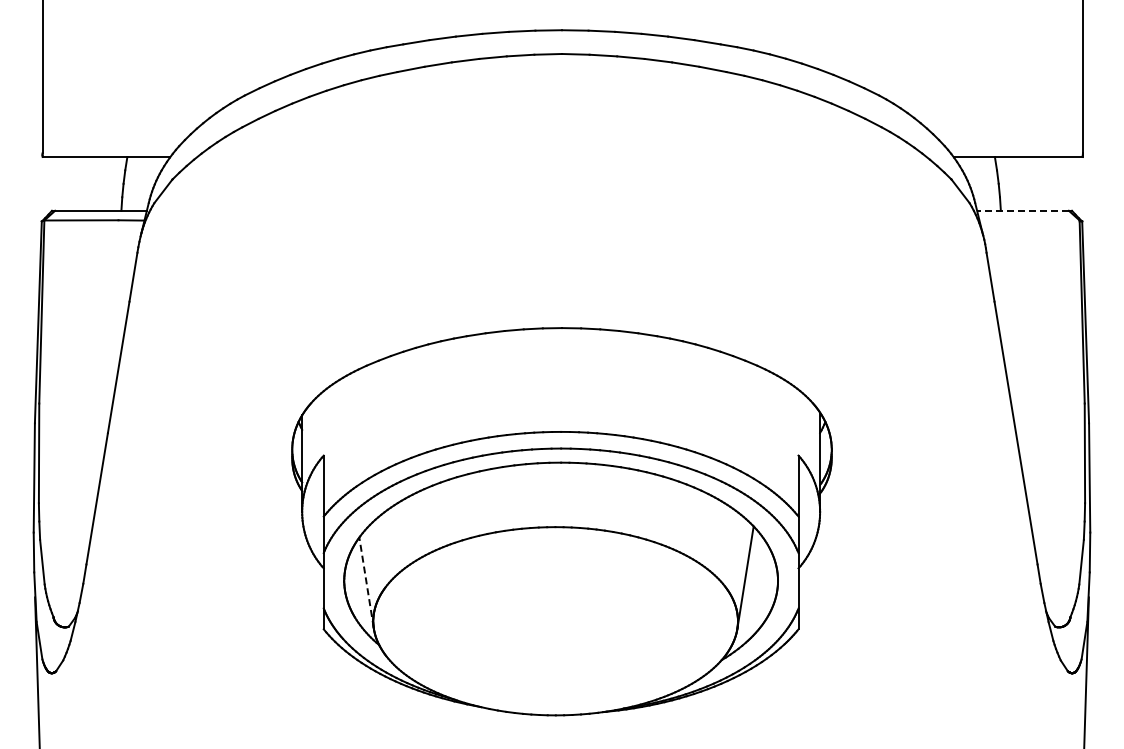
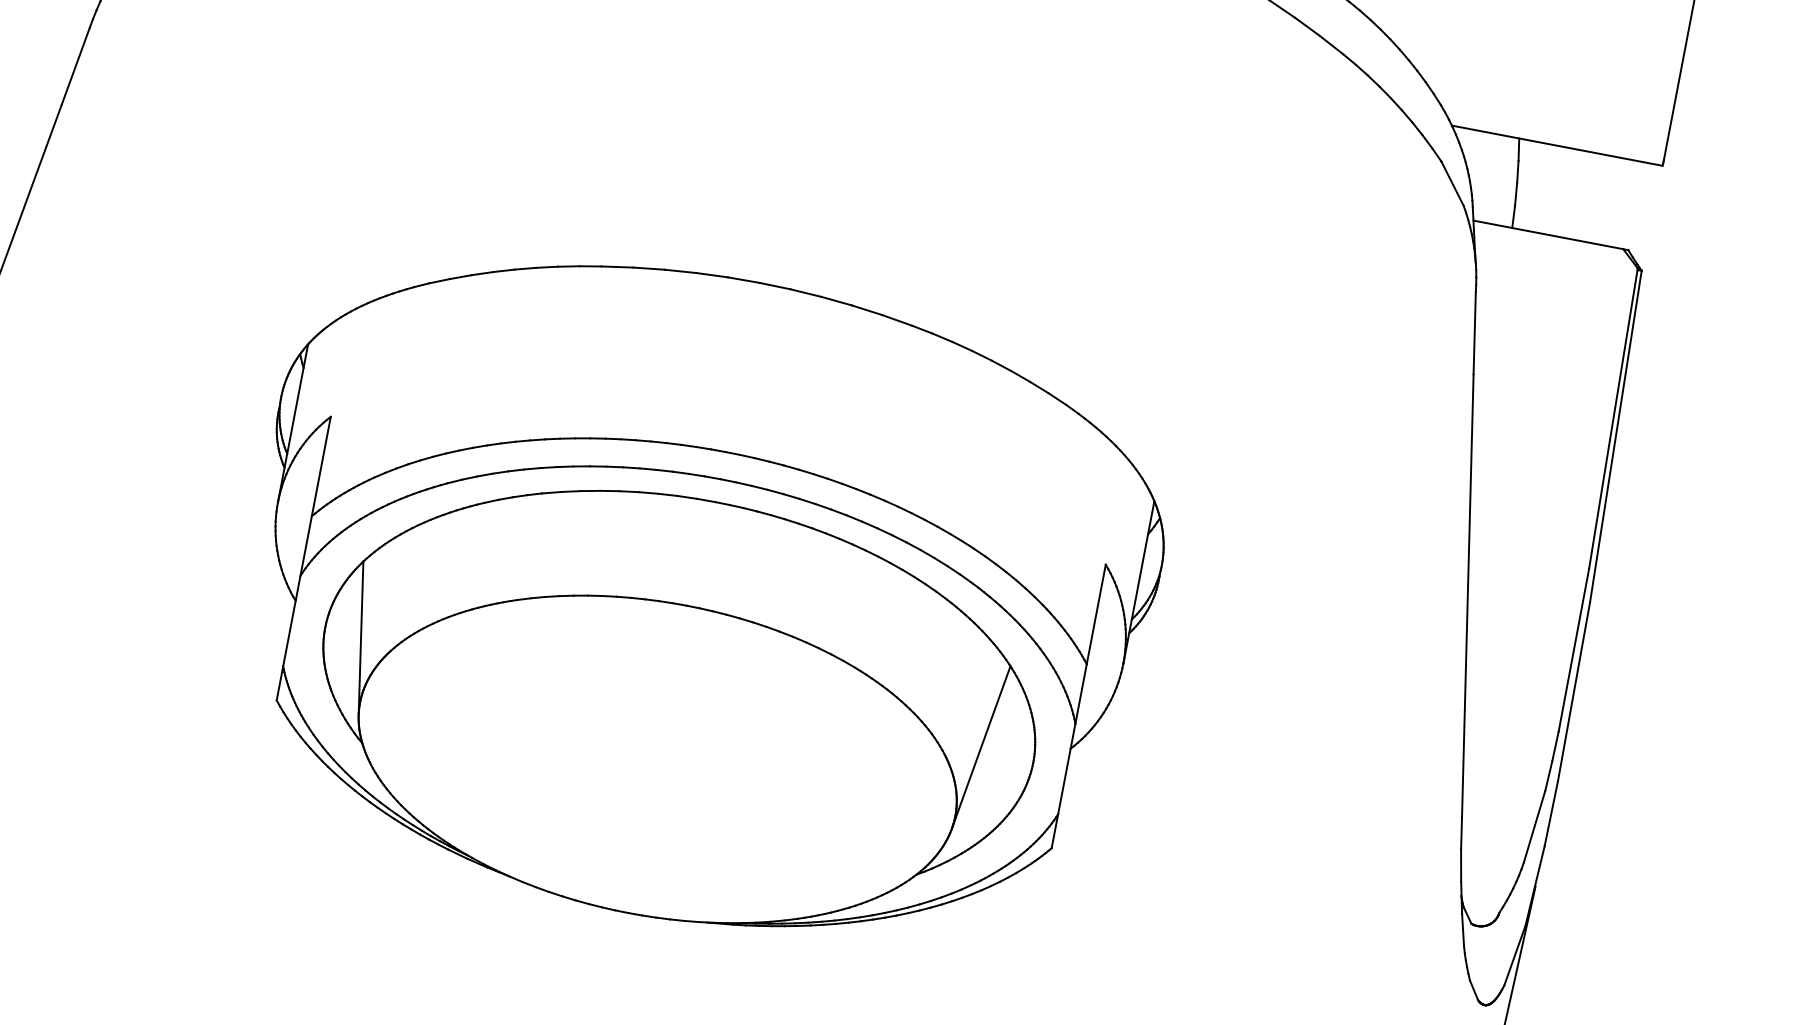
line: (1023, 210) -> (1549, 234), dashed -> solid
line: (366, 582) -> (361, 637), dashed -> solid

